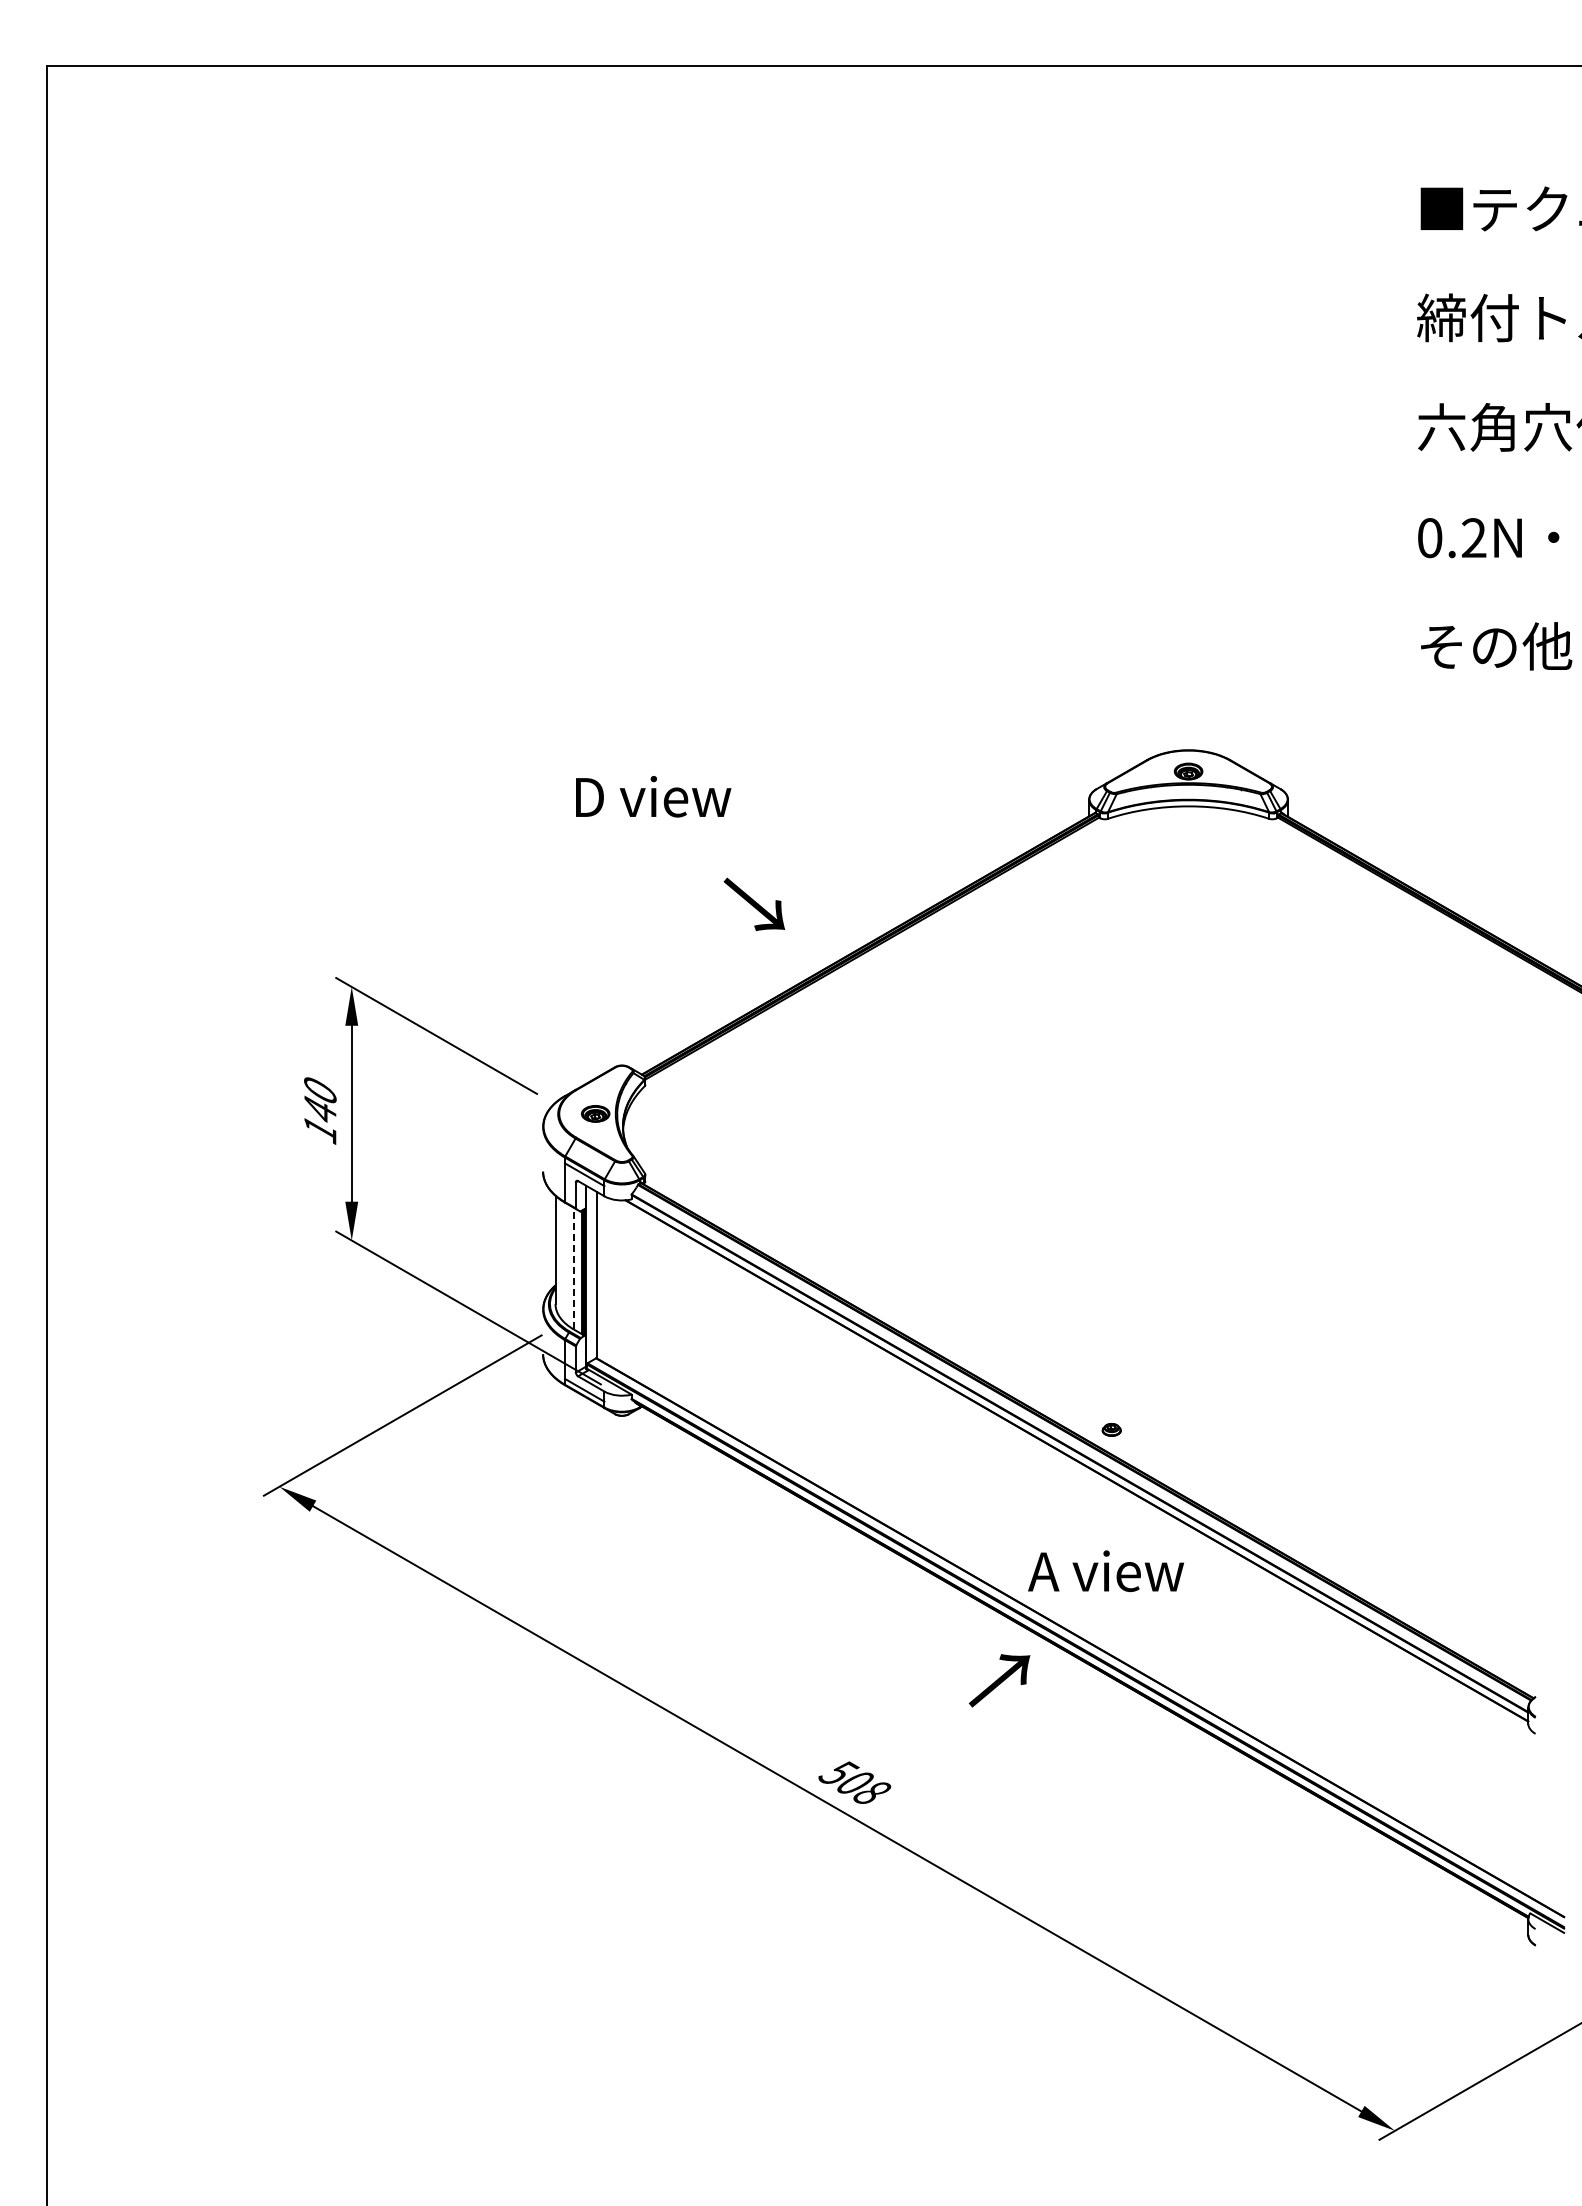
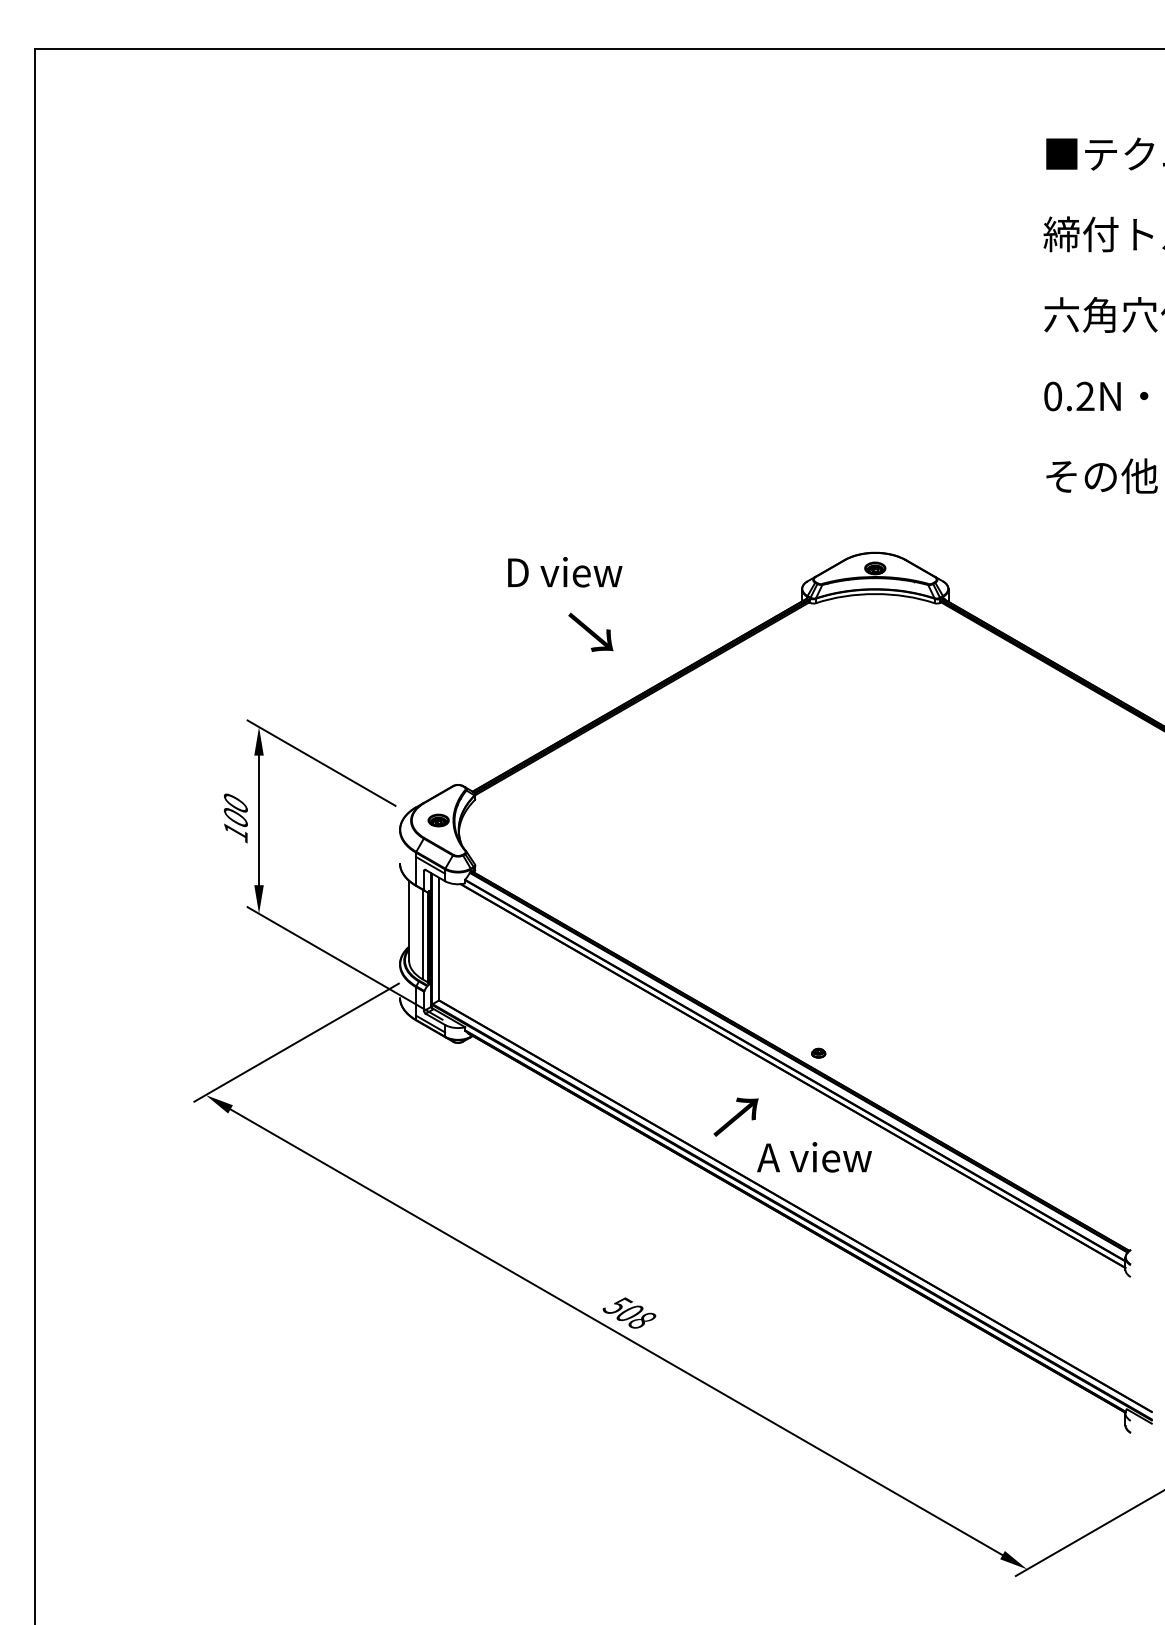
text: (653, 796) -> (565, 572), moved
text: (754, 904) -> (590, 632), moved
text: (320, 1108) -> (236, 816), 140 -> 100
line: (573, 1268) -> (422, 934), dashed -> solid
text: (999, 1680) -> (736, 1117), moved

